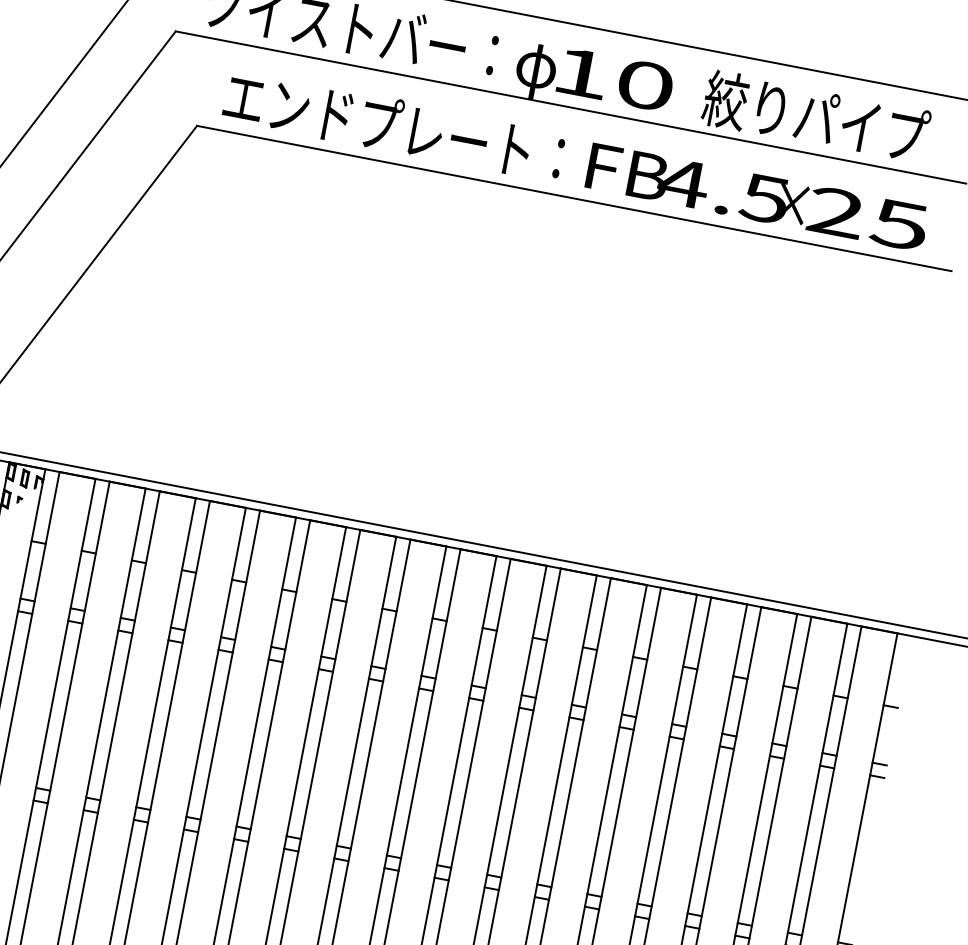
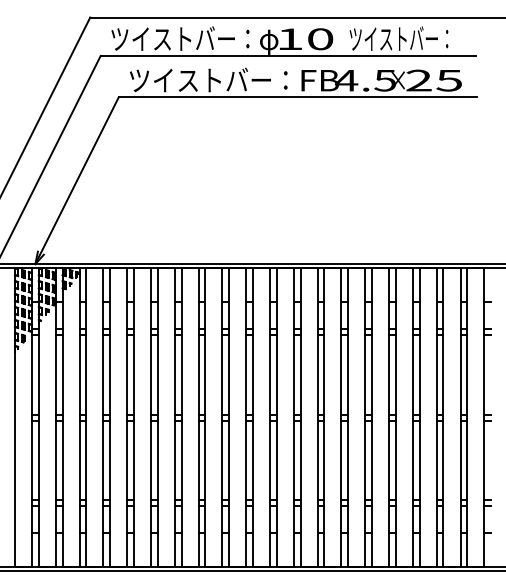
text: (816, 116) -> (401, 38), 絞りパイプ -> ツイストバー：
text: (393, 124) -> (208, 79), エンドプレート： -> ツイストバー：

